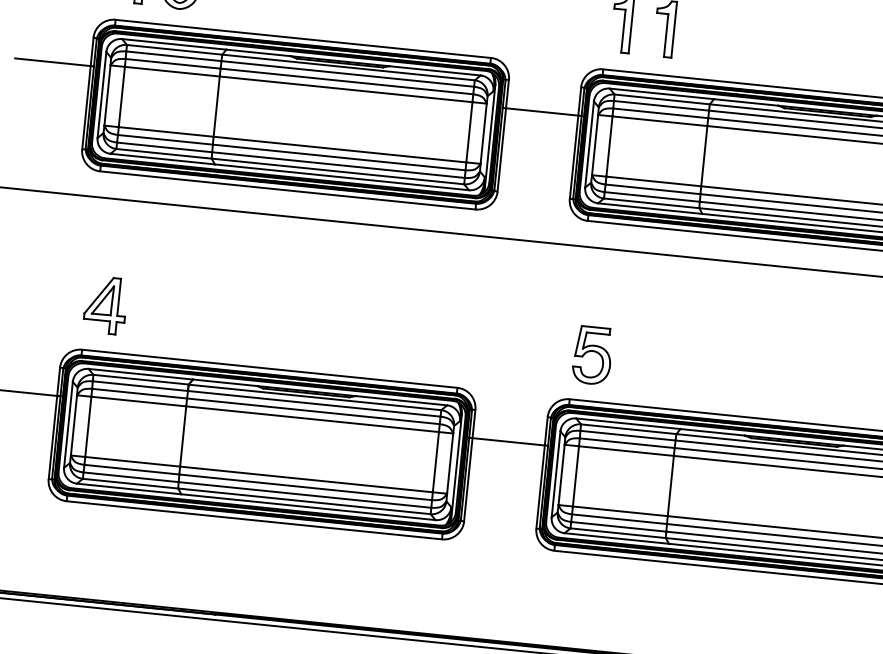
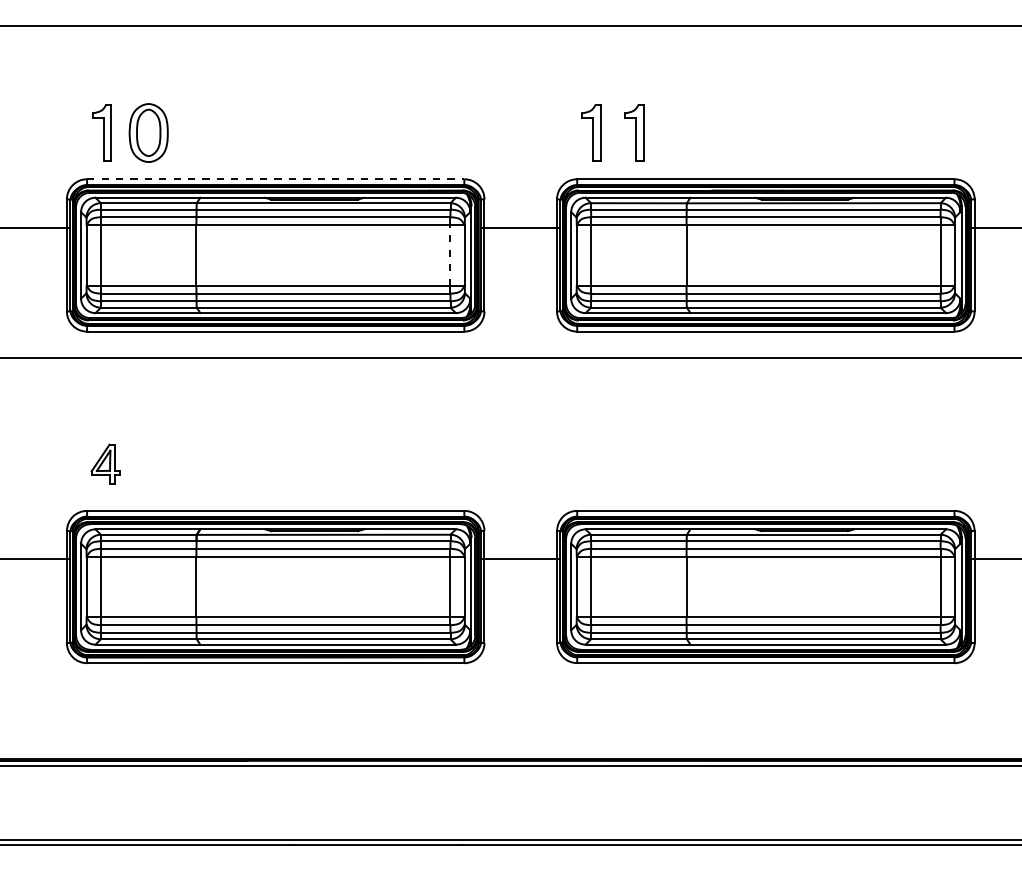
line: (303, 39) -> (275, 179), solid -> dashed
line: (469, 131) -> (450, 254), solid -> dashed
part: (105, 304) -> (105, 463), size x0.7
part: (592, 354) -> (595, 464), removed

